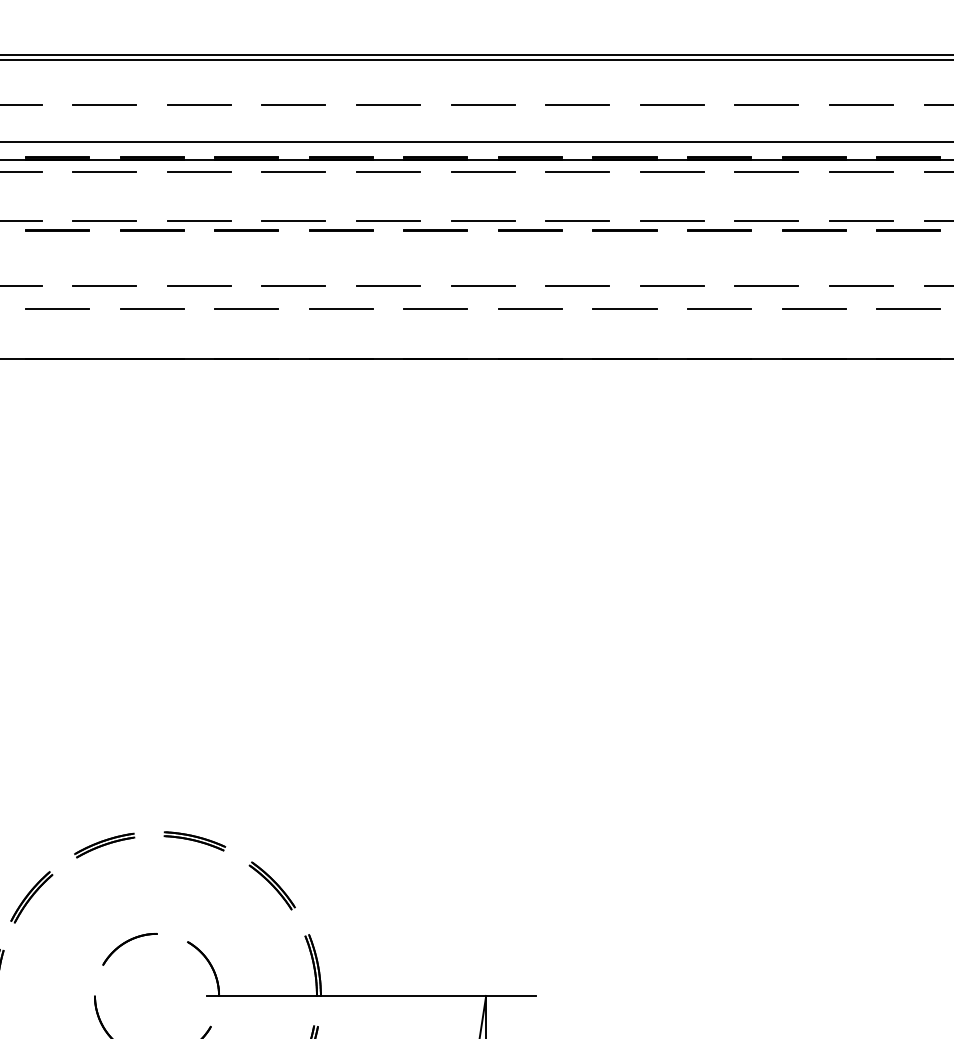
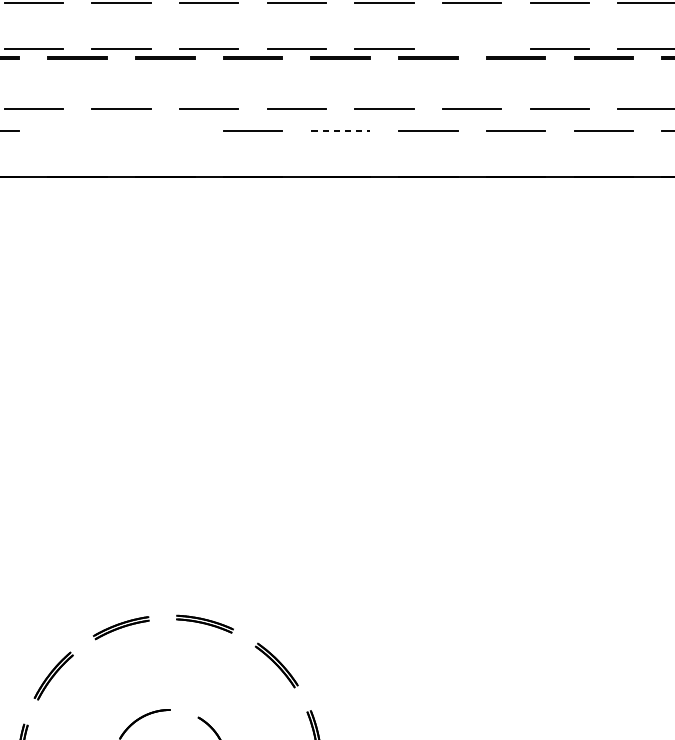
line: (482, 221) -> (471, 49), removed
line: (57, 309) -> (77, 131), removed
line: (151, 309) -> (164, 131), removed
line: (341, 309) -> (340, 131), solid -> dashed

